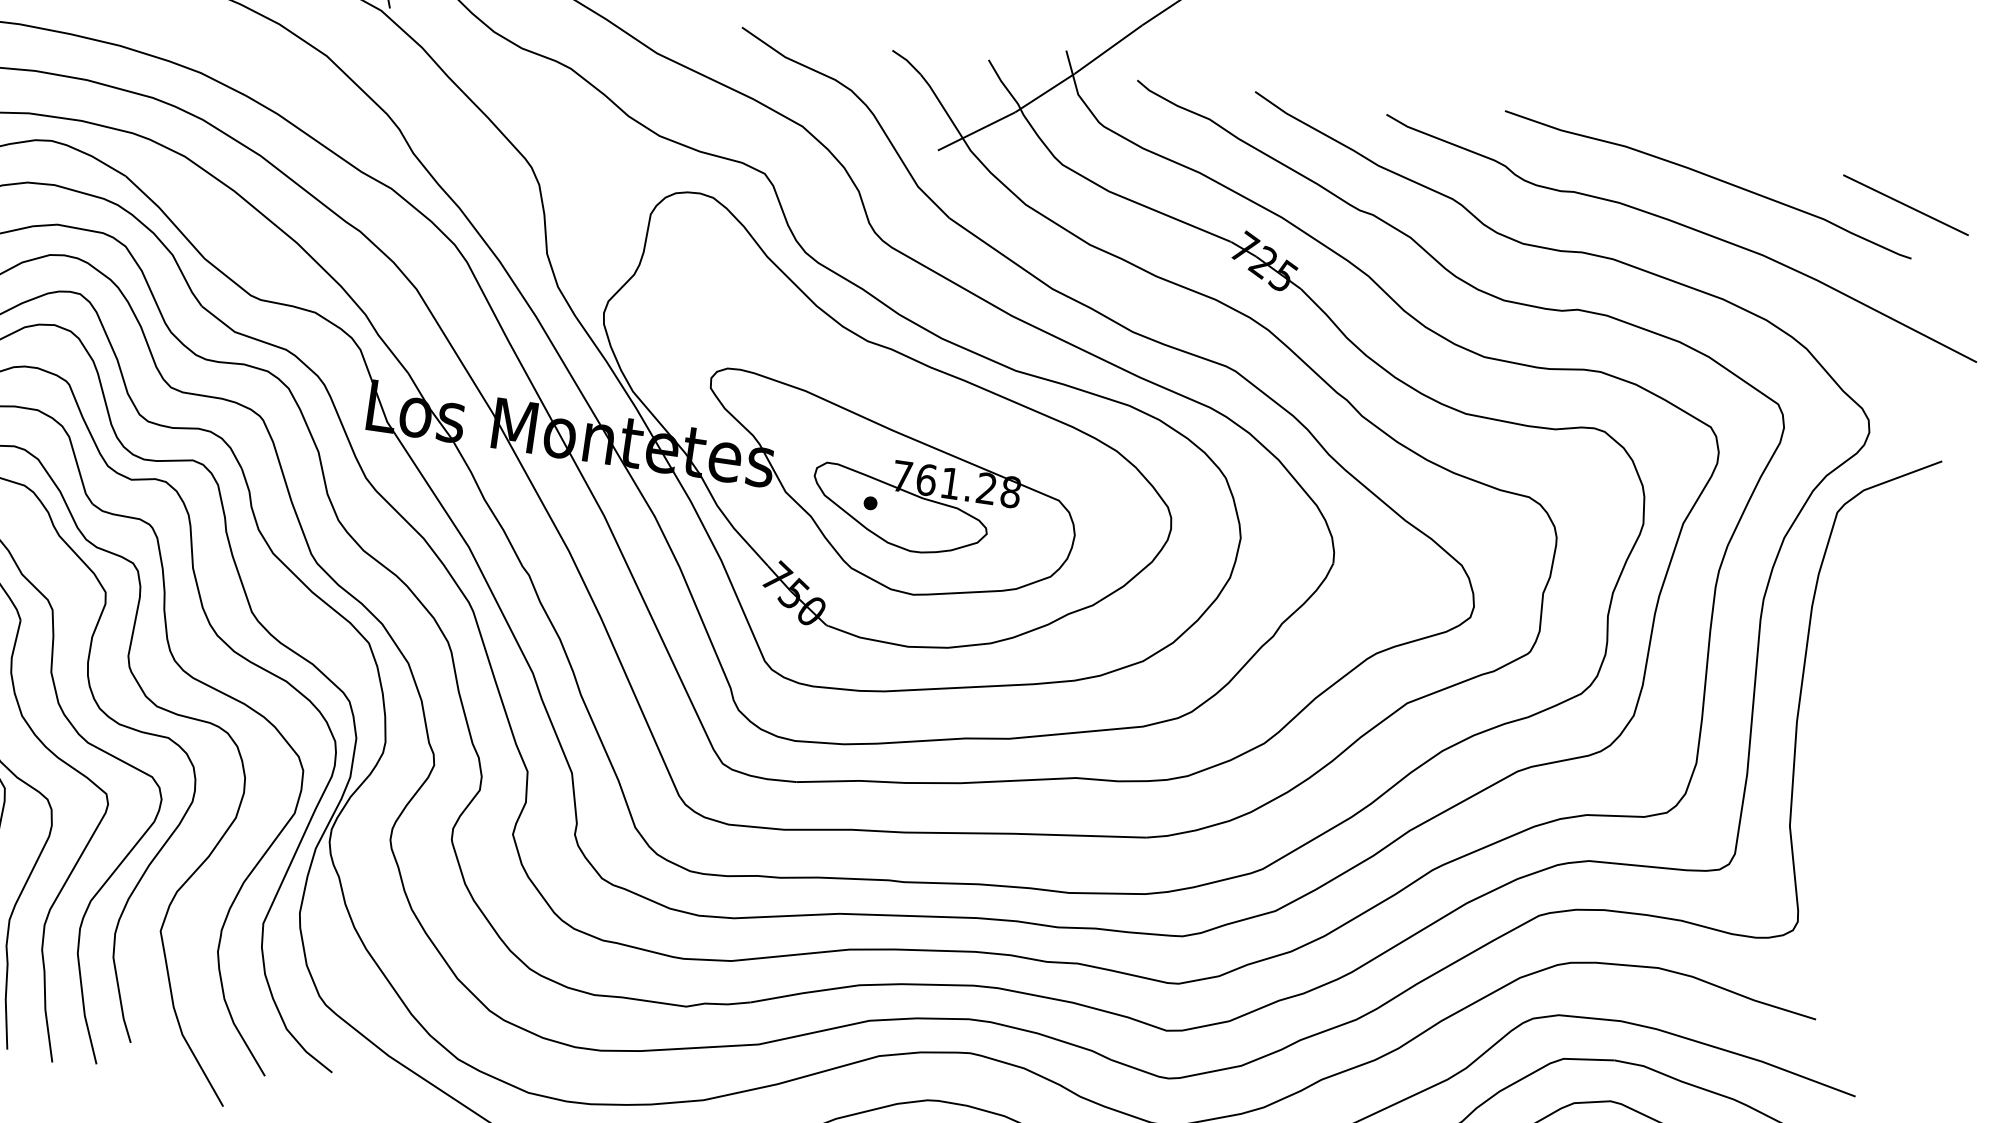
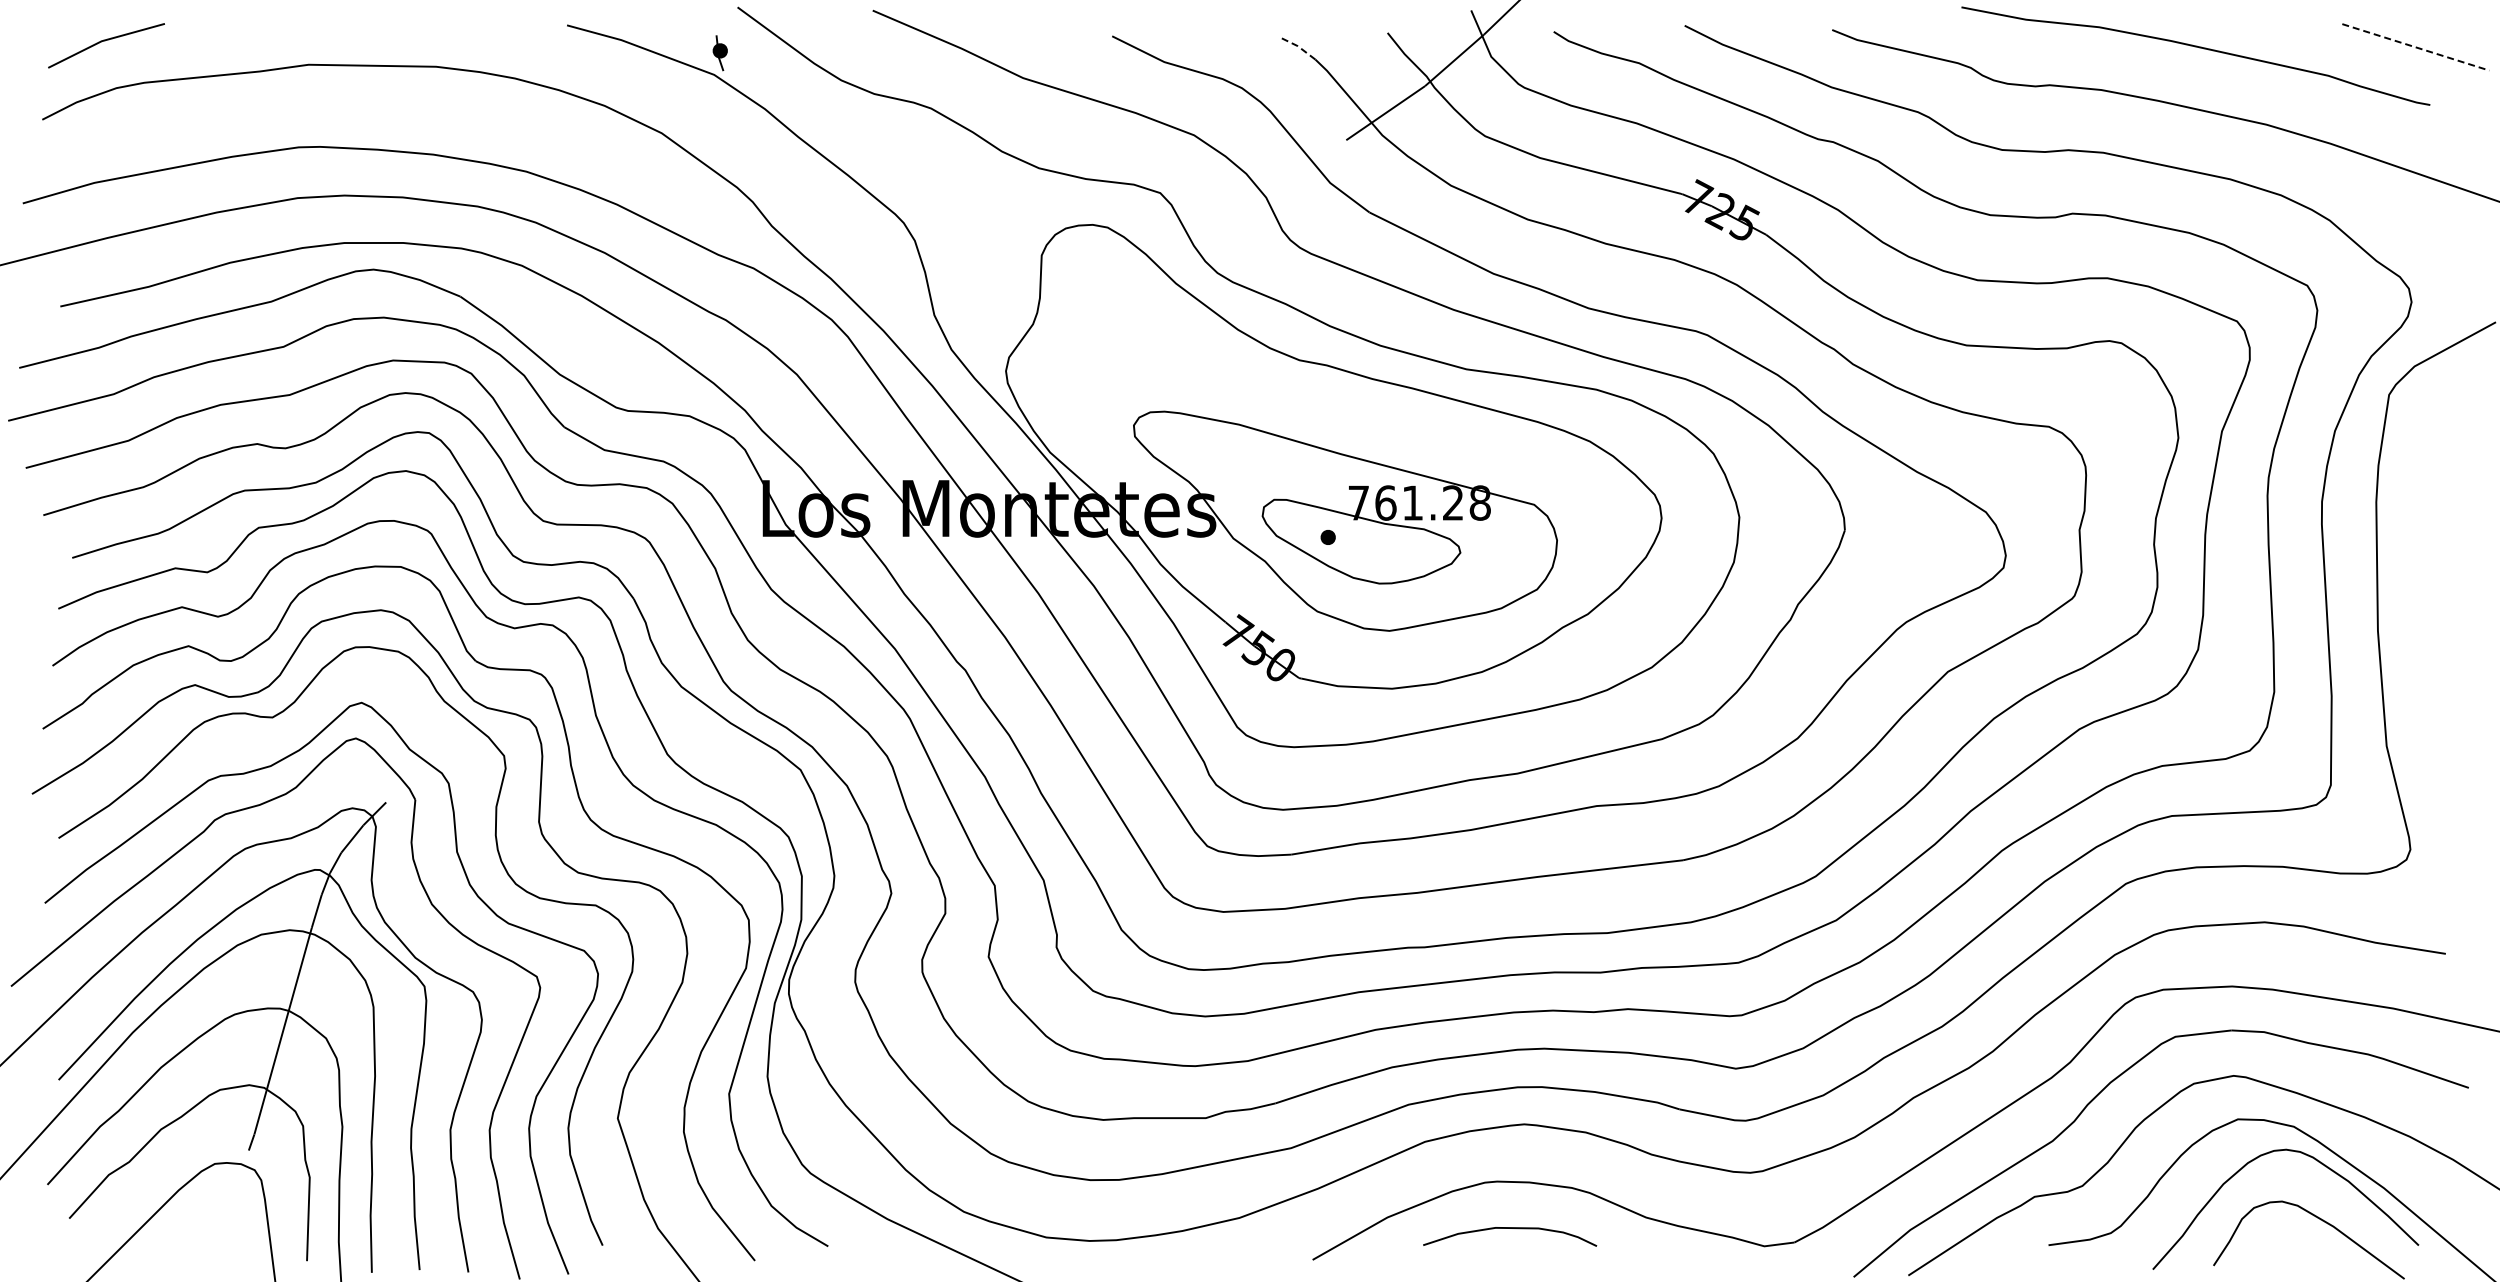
line: (907, 60) -> (1298, 46), solid -> dashed
line: (1906, 205) -> (2416, 47), solid -> dashed

